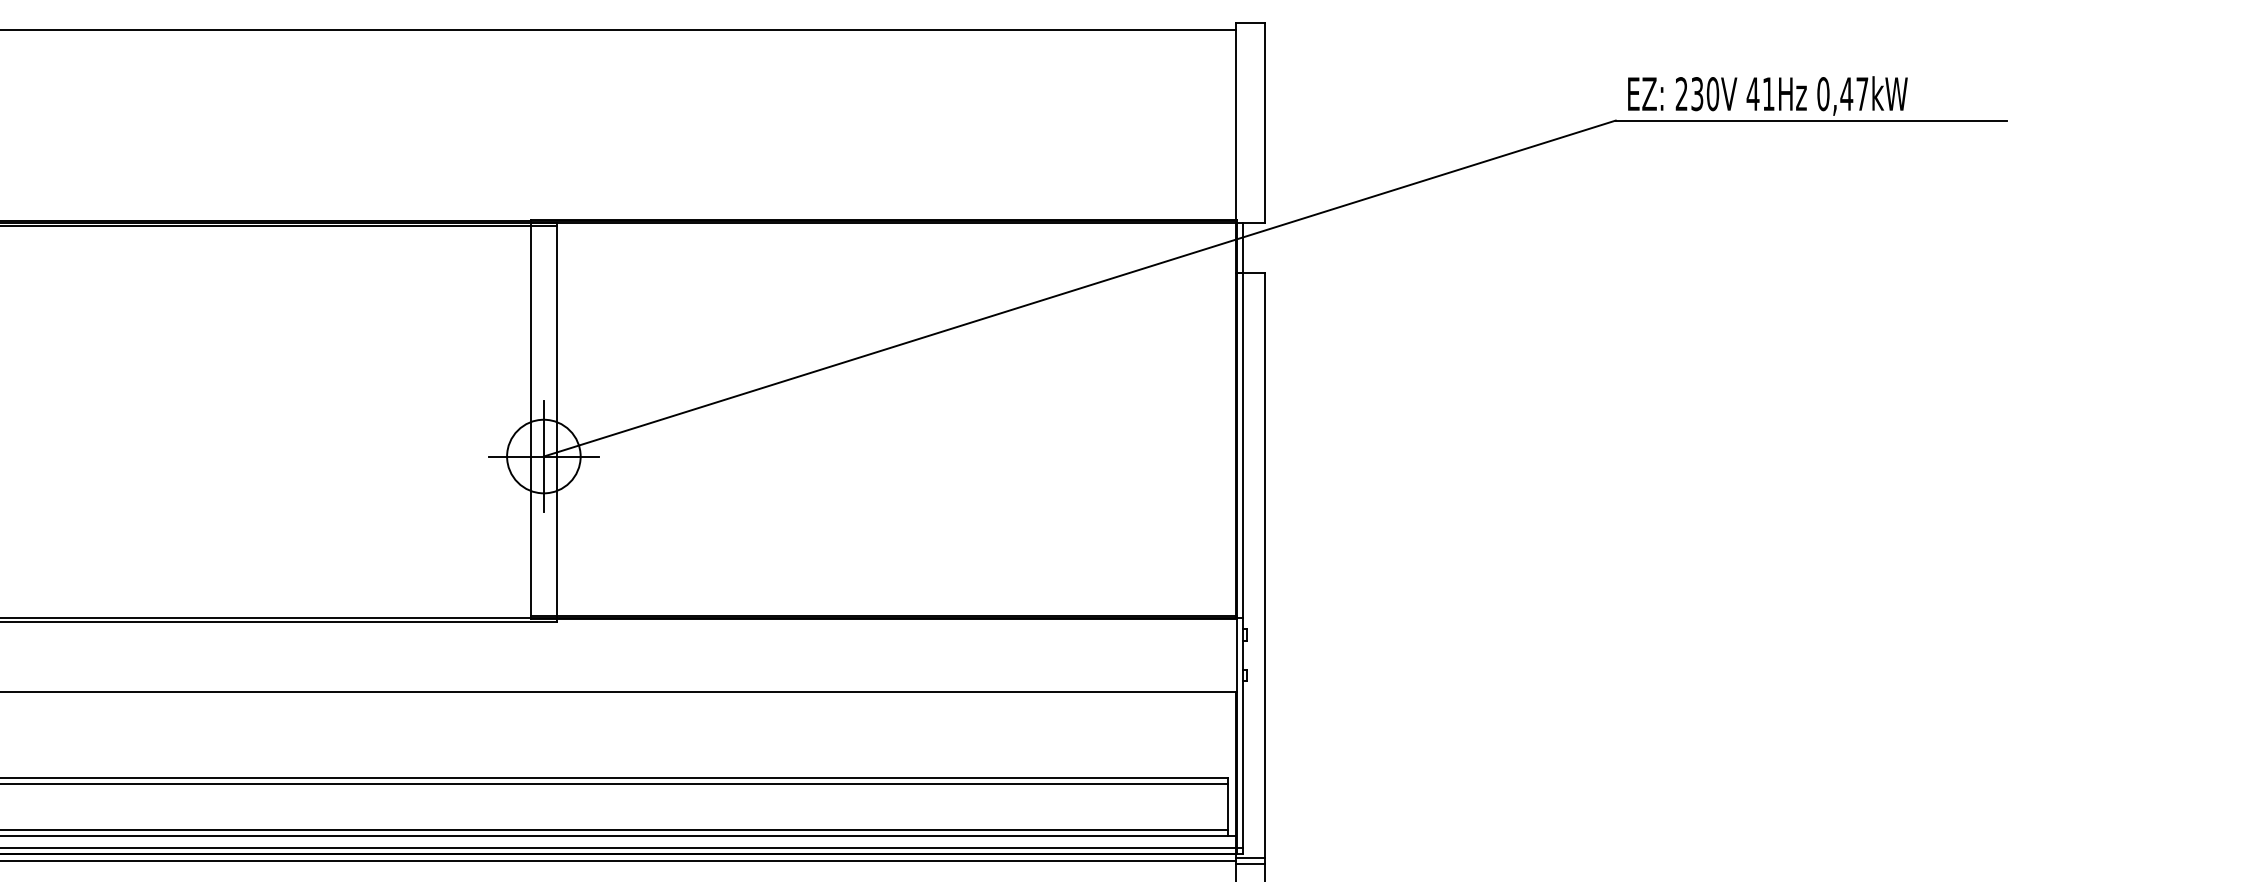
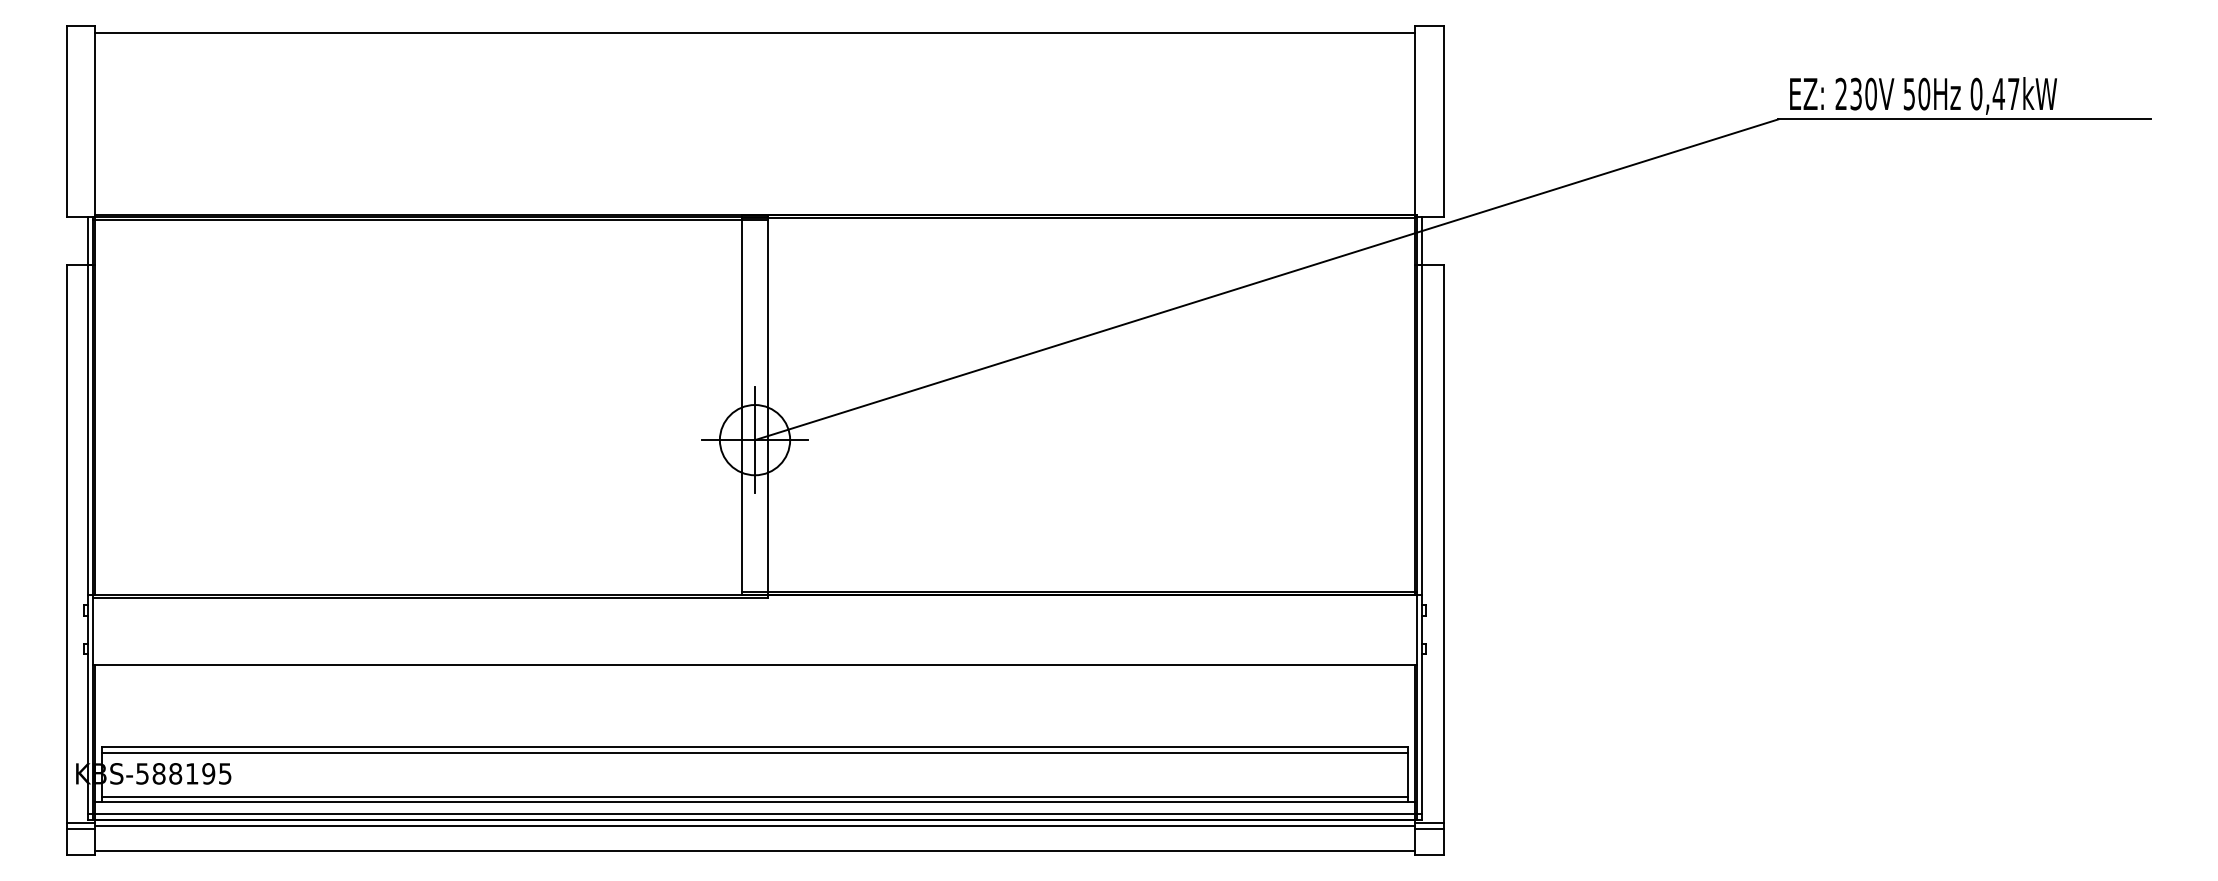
text: (1760, 93) -> (1916, 93), 41Hz -> 50Hz

